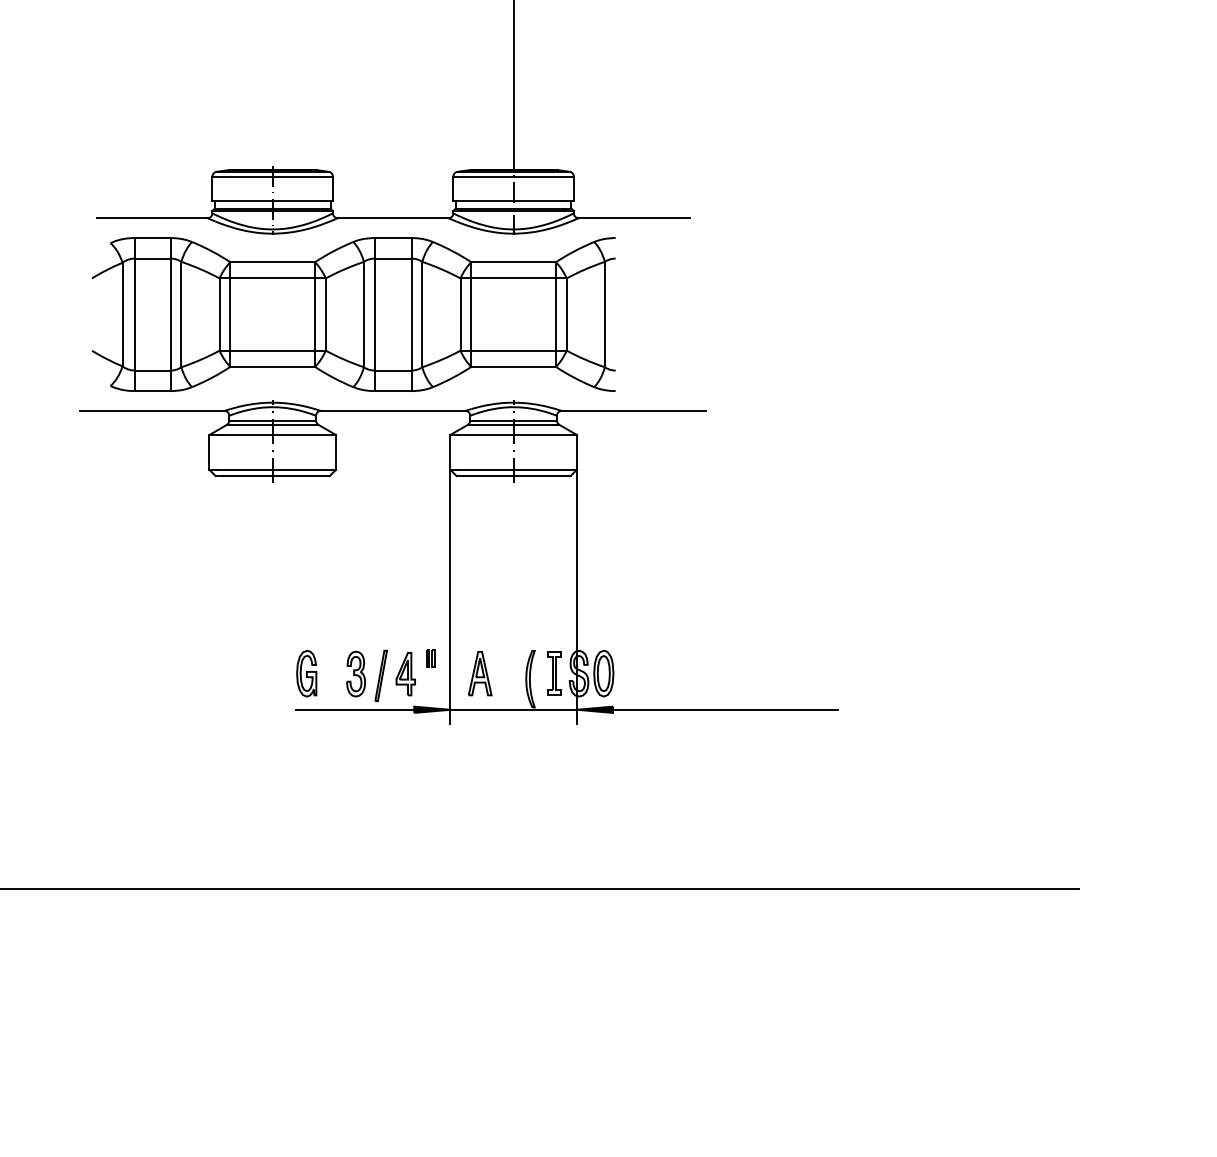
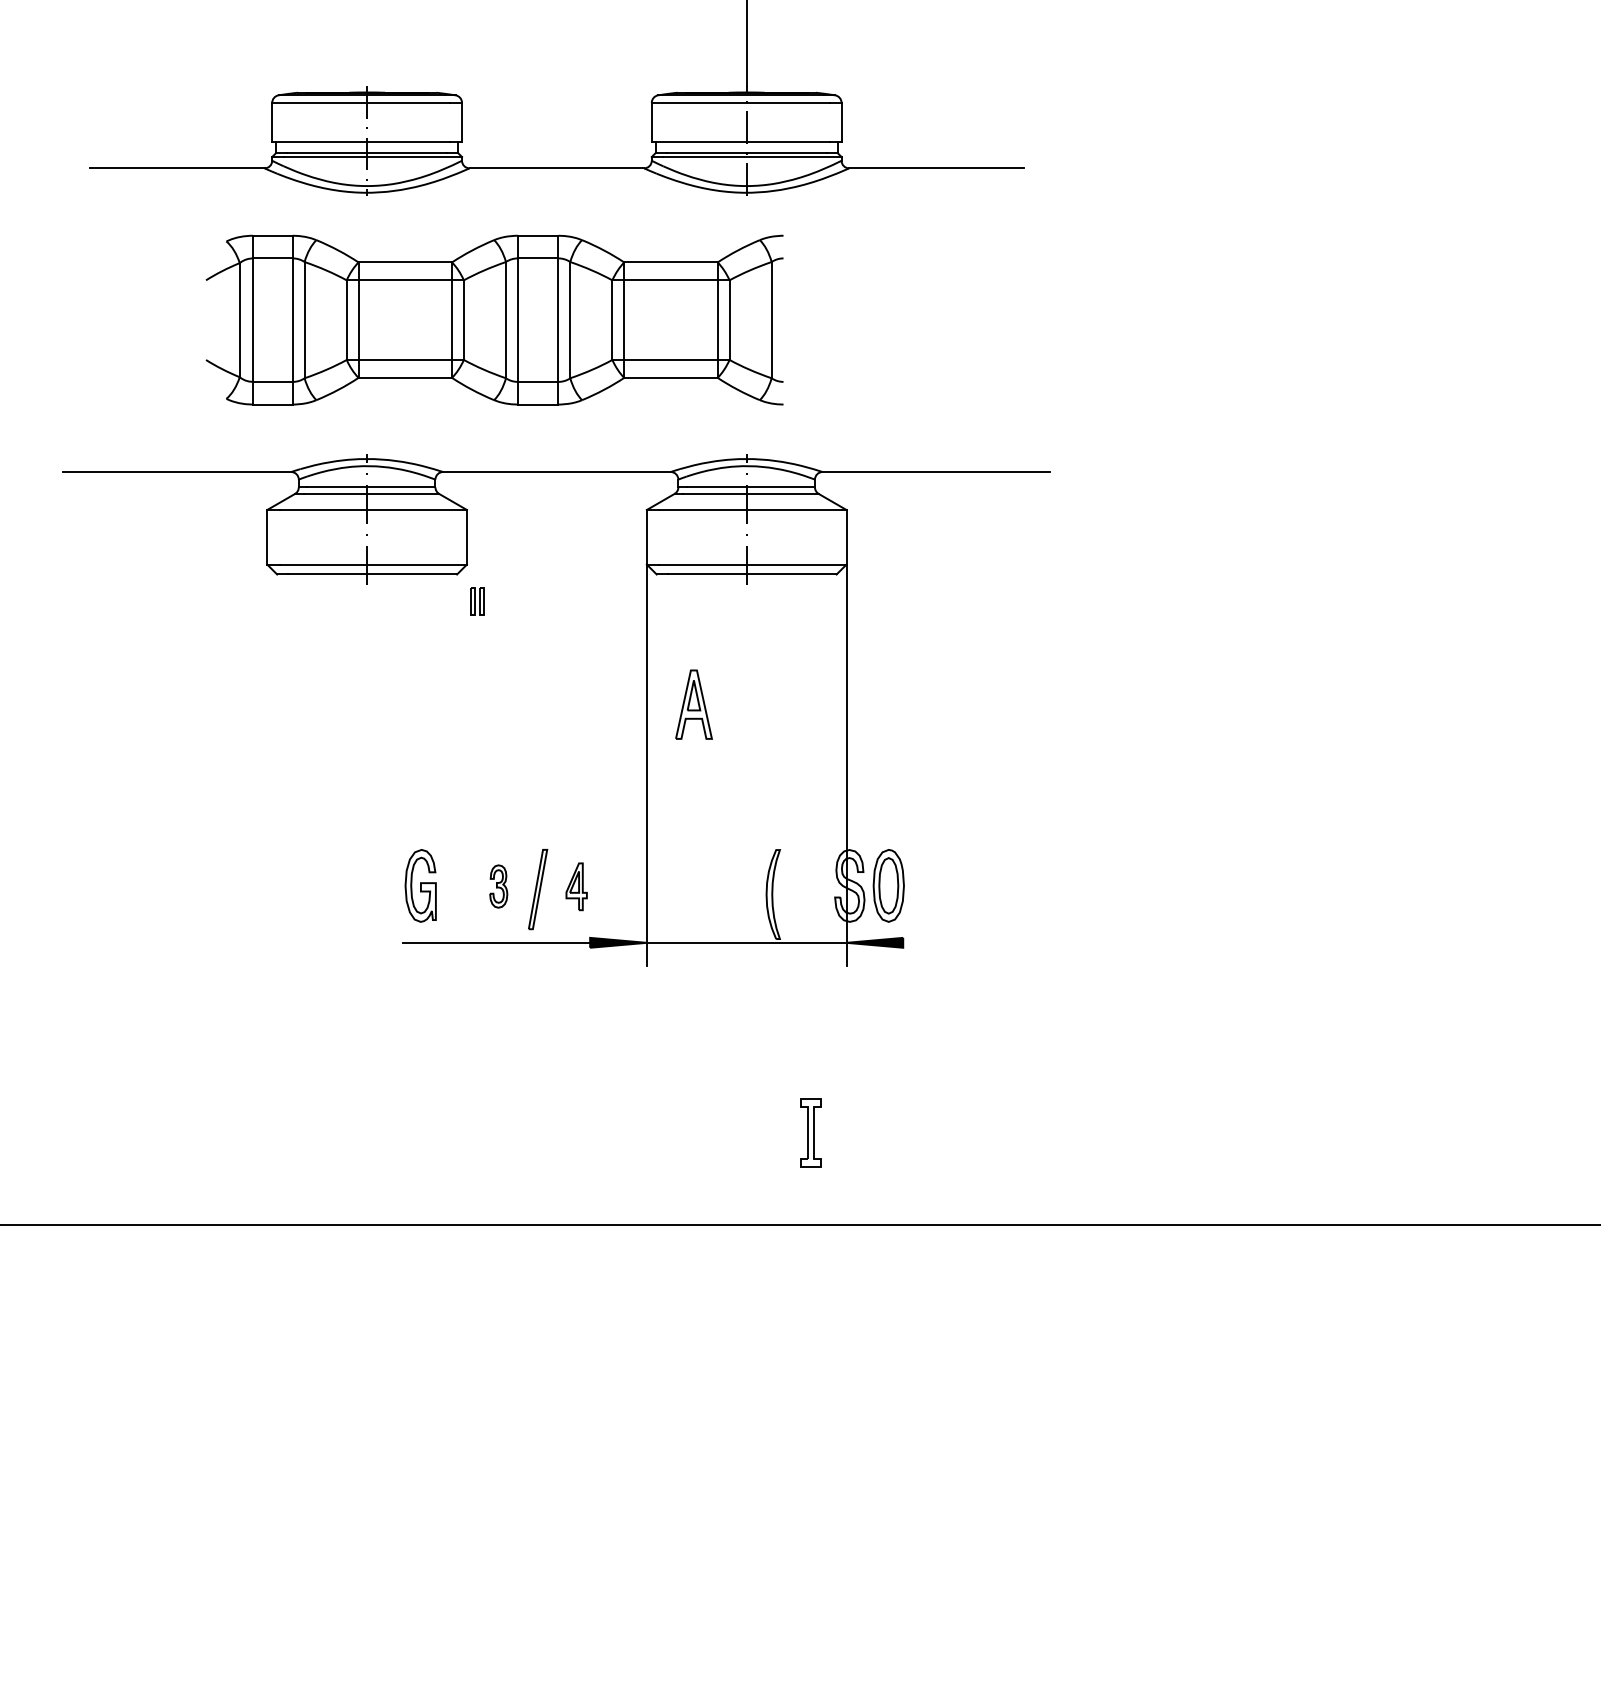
part: (353, 314) -> (494, 320), size x0.7
part: (430, 658) -> (477, 600), moved
part: (356, 673) -> (499, 885), size x0.6
part: (480, 673) -> (694, 704), moved
part: (554, 673) -> (811, 1132), moved
part: (405, 674) -> (576, 887), size x0.7
line: (724, 709) -> (1078, 942), removed

